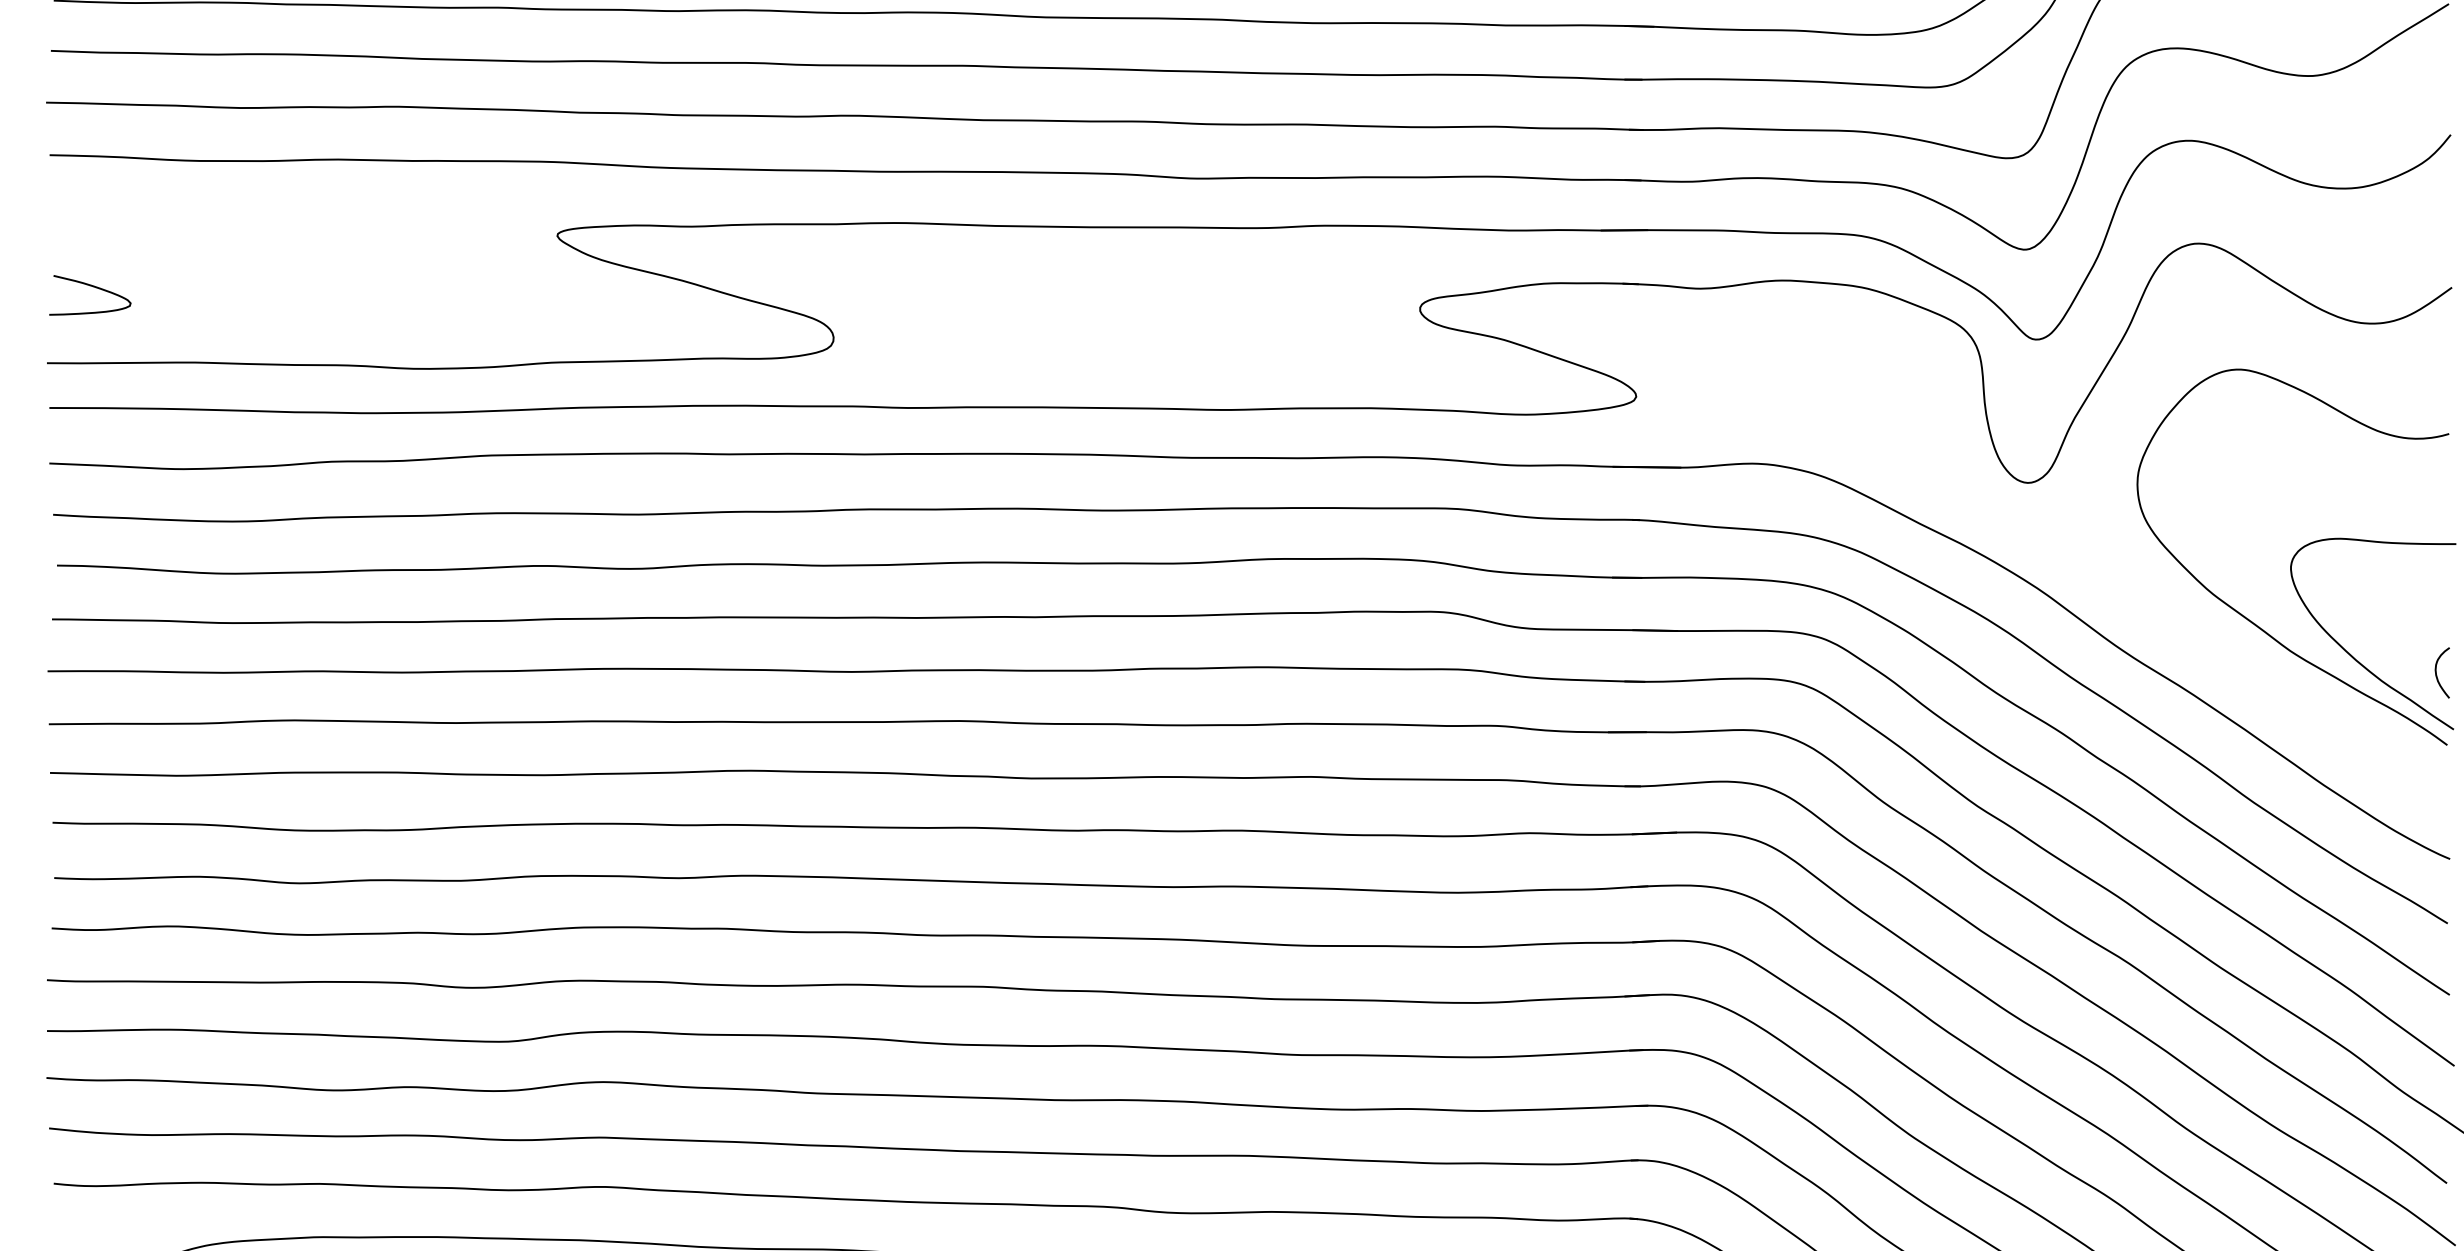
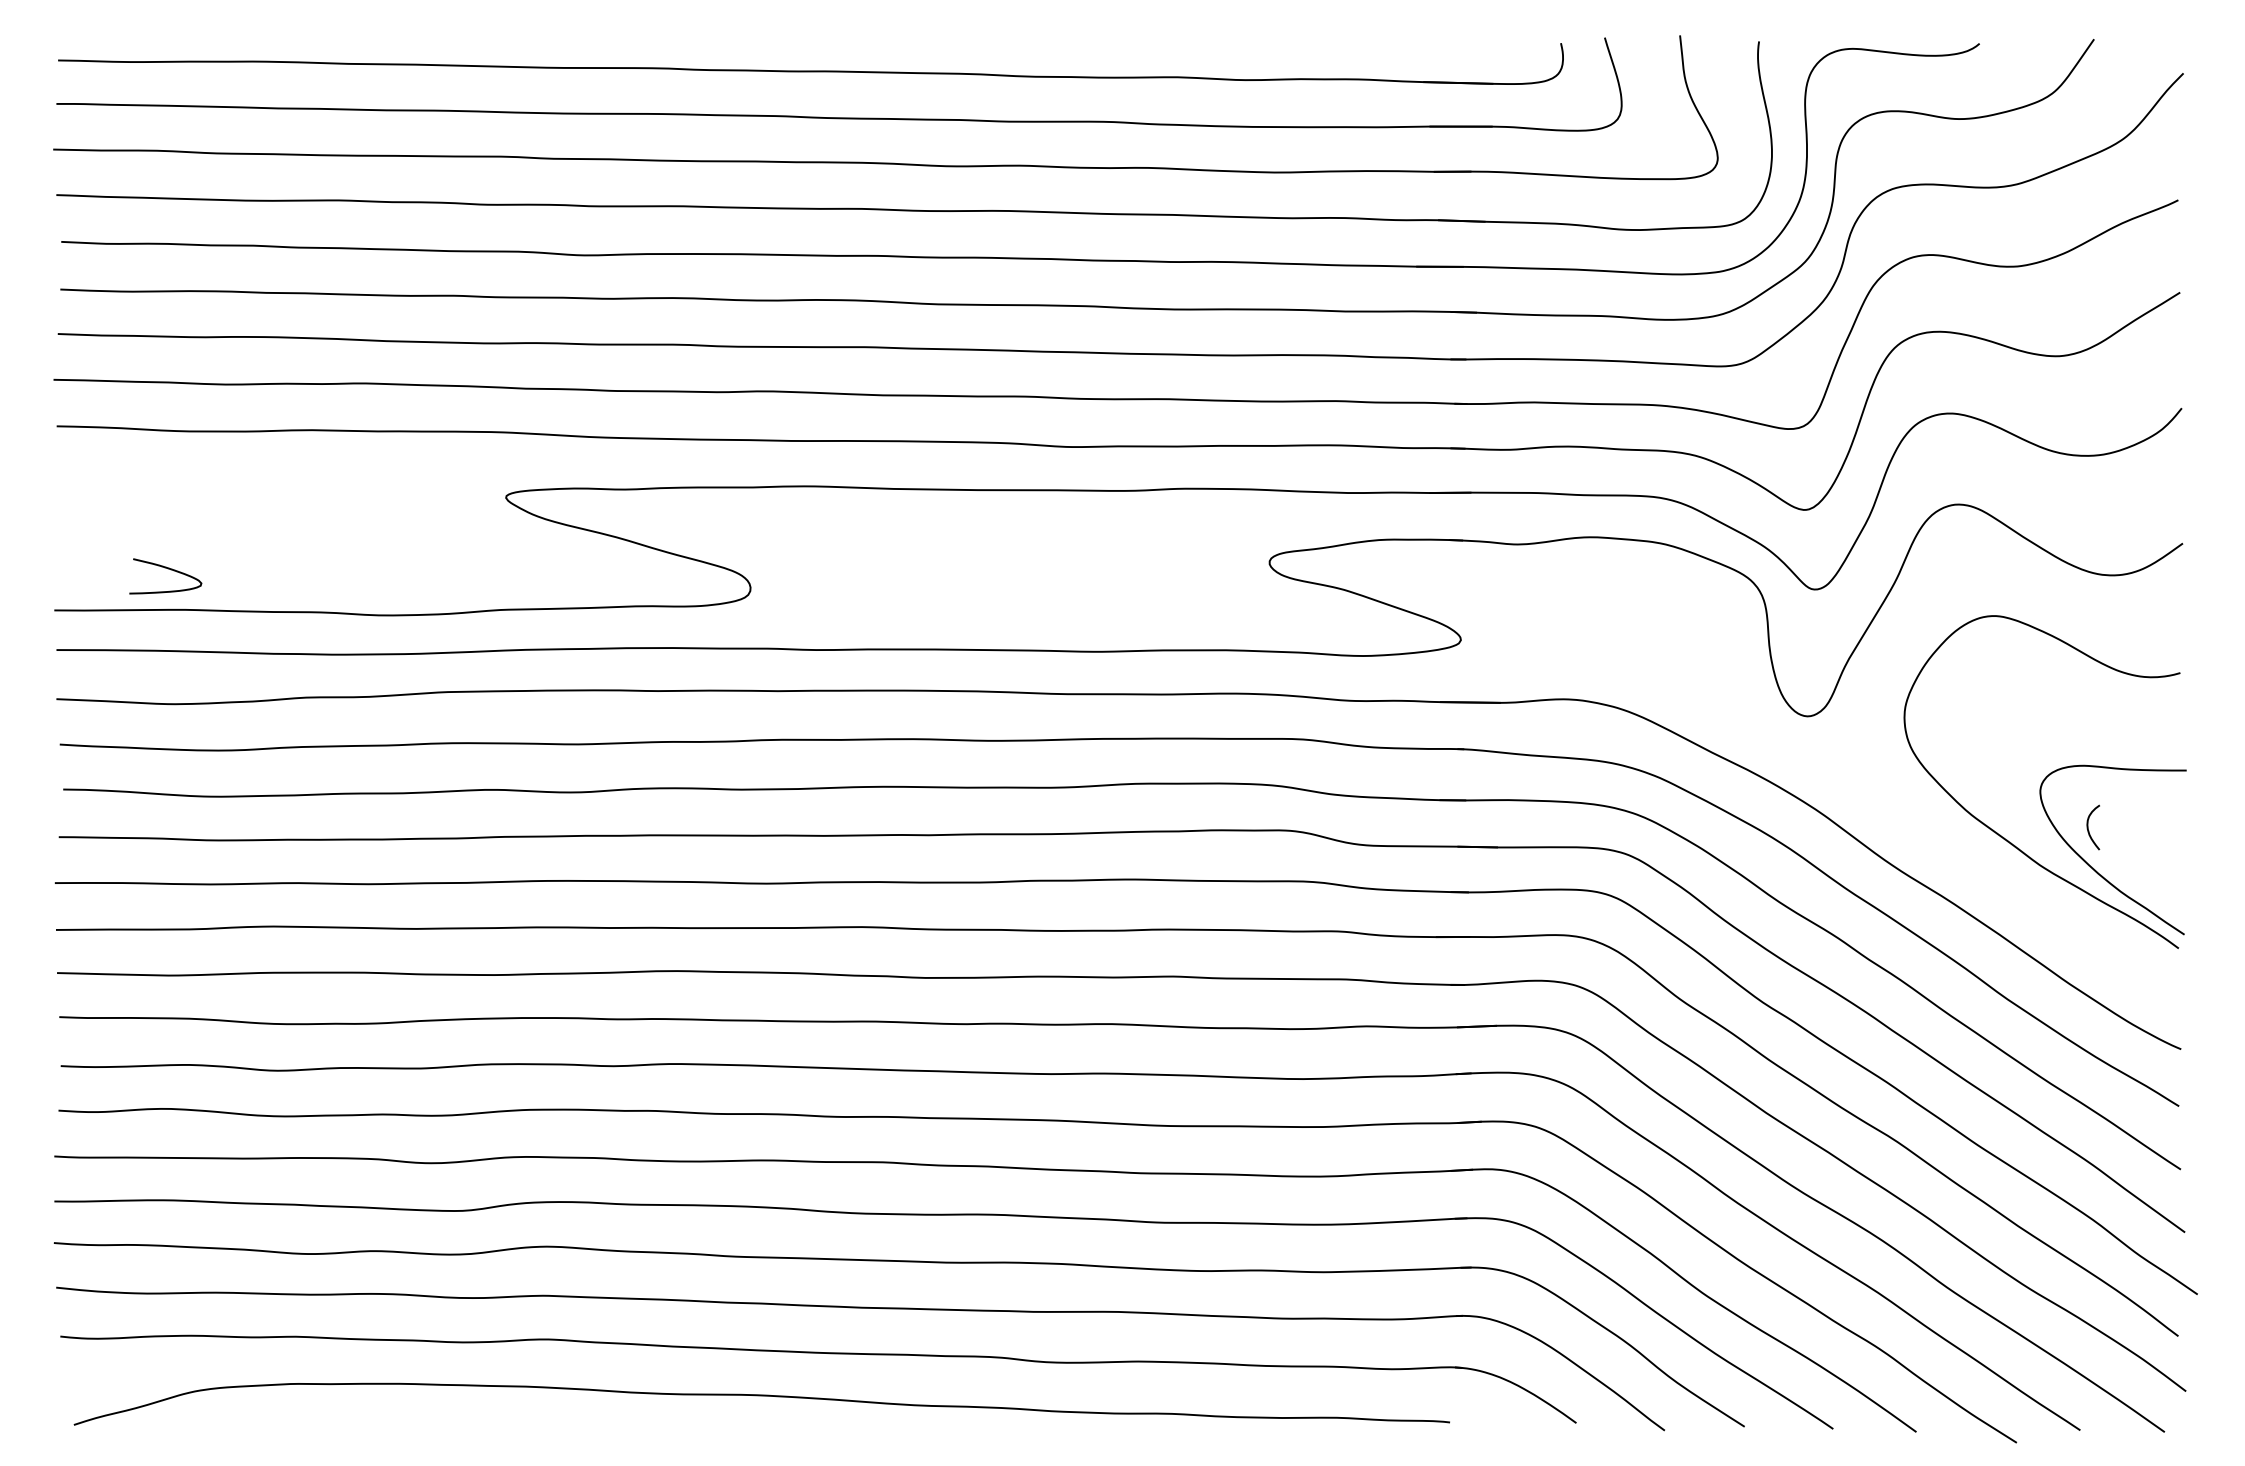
curve: (93, 287) -> (168, 569), moved
curve: (2436, 672) -> (2088, 827), moved

